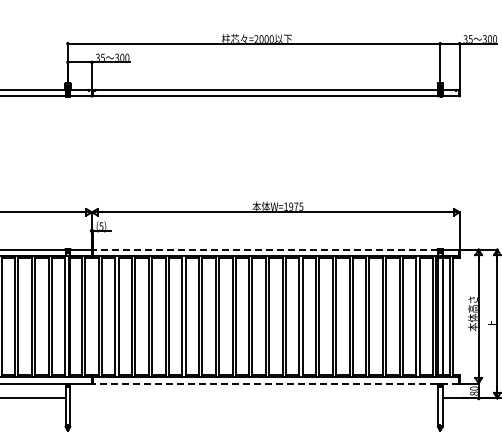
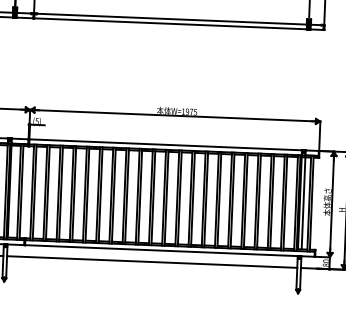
line: (265, 249) -> (165, 144), dashed -> solid
line: (275, 383) -> (169, 250), dashed -> solid
line: (253, 398) -> (151, 262), added

